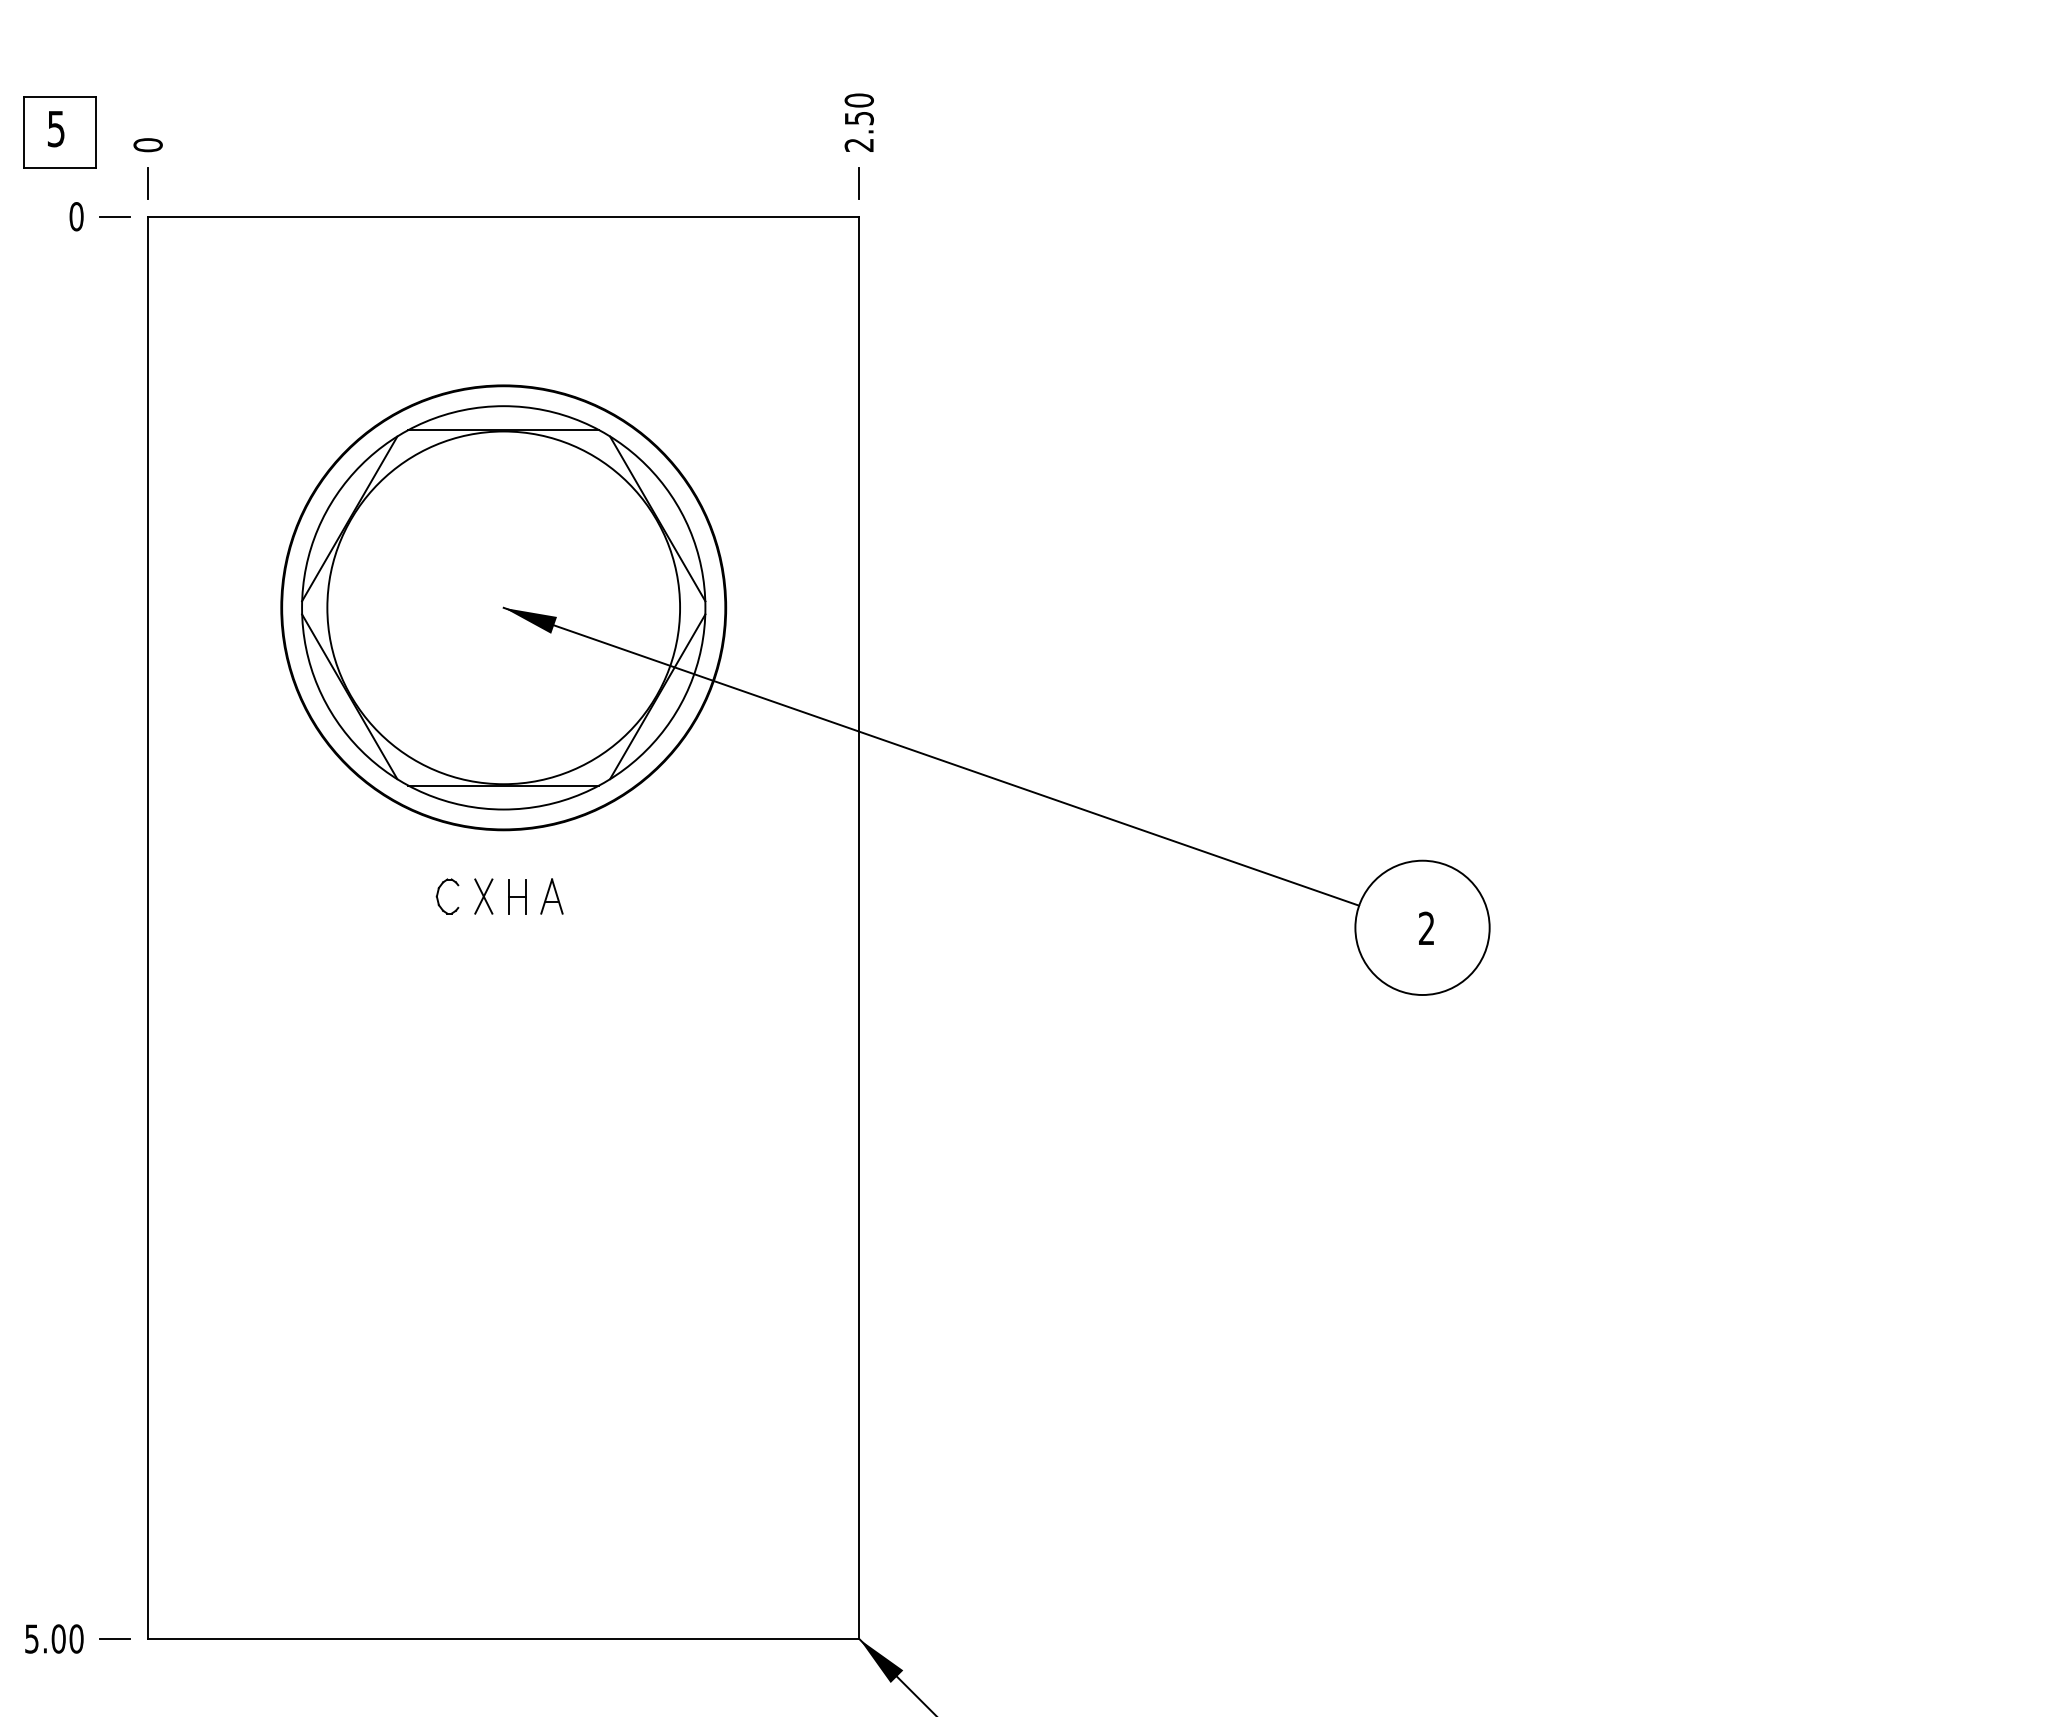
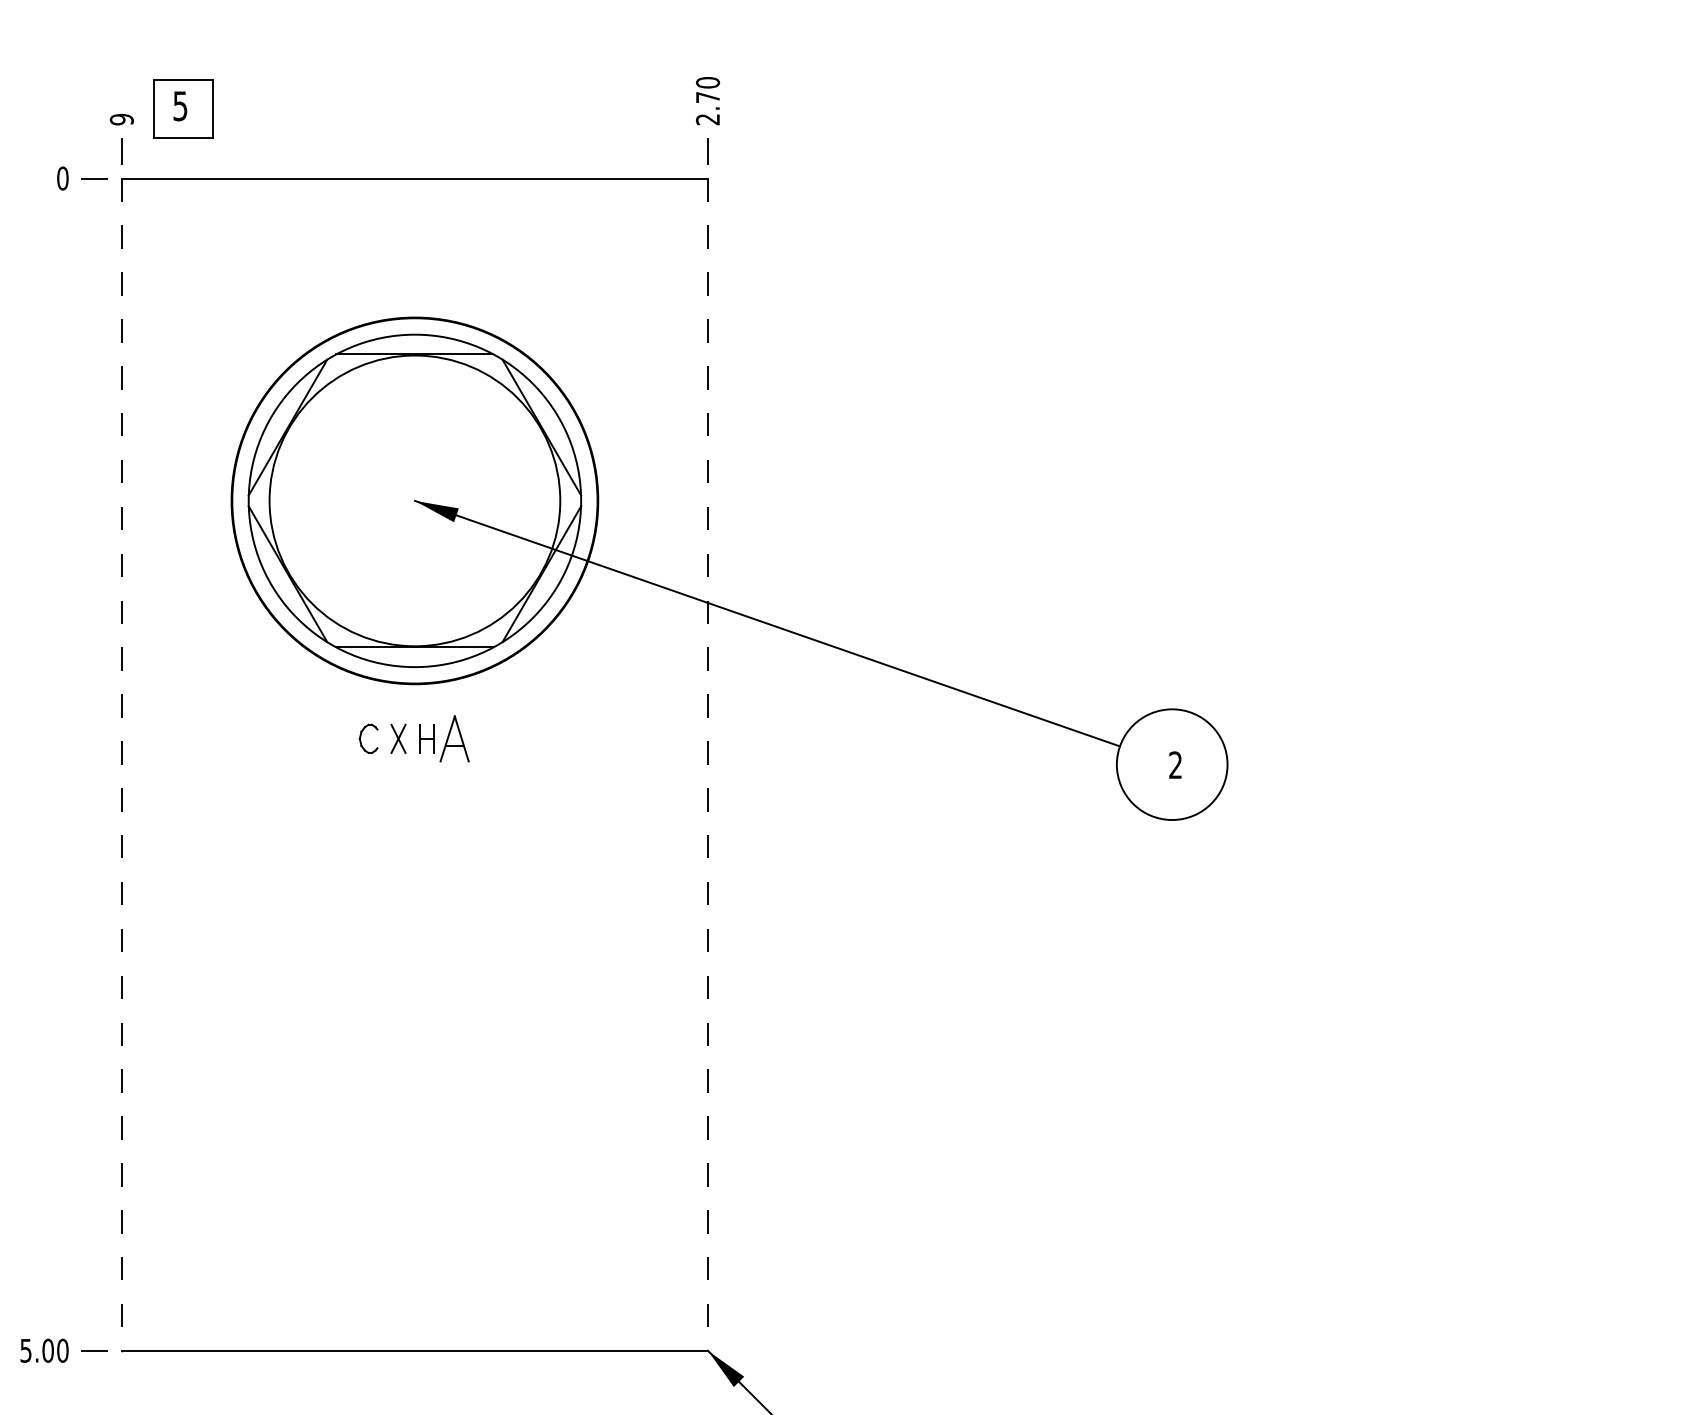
text: (859, 118) -> (708, 97), 2.50 -> 2.70
part: (59, 132) -> (183, 109), moved
text: (147, 145) -> (121, 119), 0 -> 9
part: (551, 896) -> (454, 738), size x1.6
line: (148, 928) -> (122, 765), solid -> dashed
line: (859, 928) -> (708, 765), solid -> dashed

